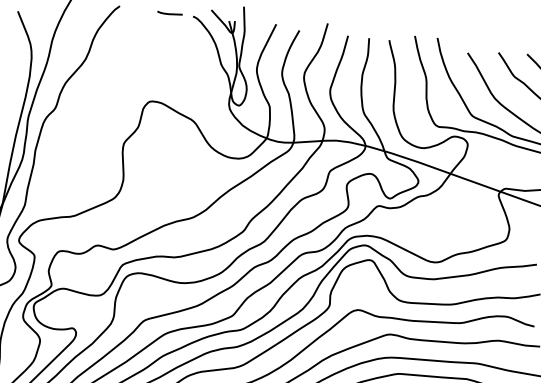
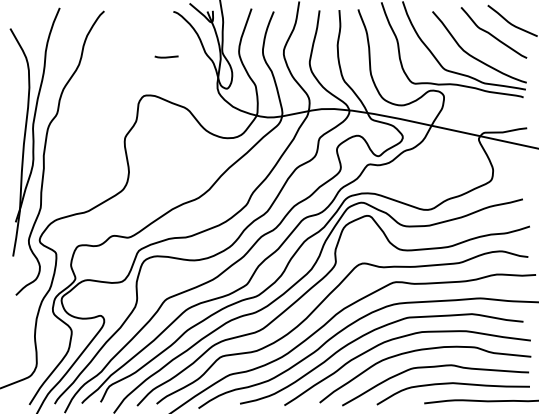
line: (169, 13) -> (166, 56), moved

